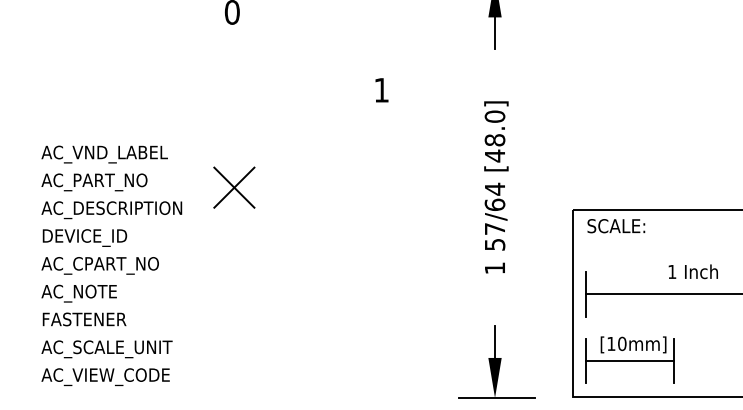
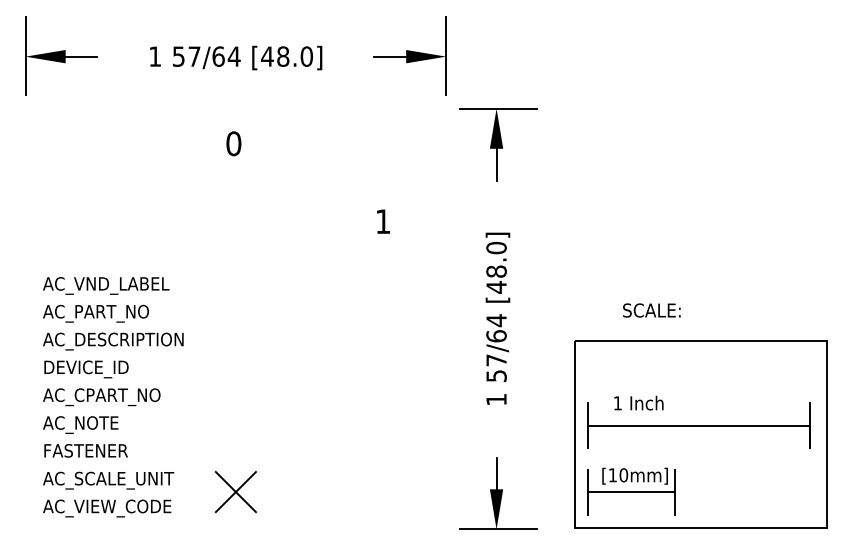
part: (233, 188) -> (235, 492), moved
text: (615, 226) -> (651, 310), moved
text: (692, 271) -> (638, 402), moved

